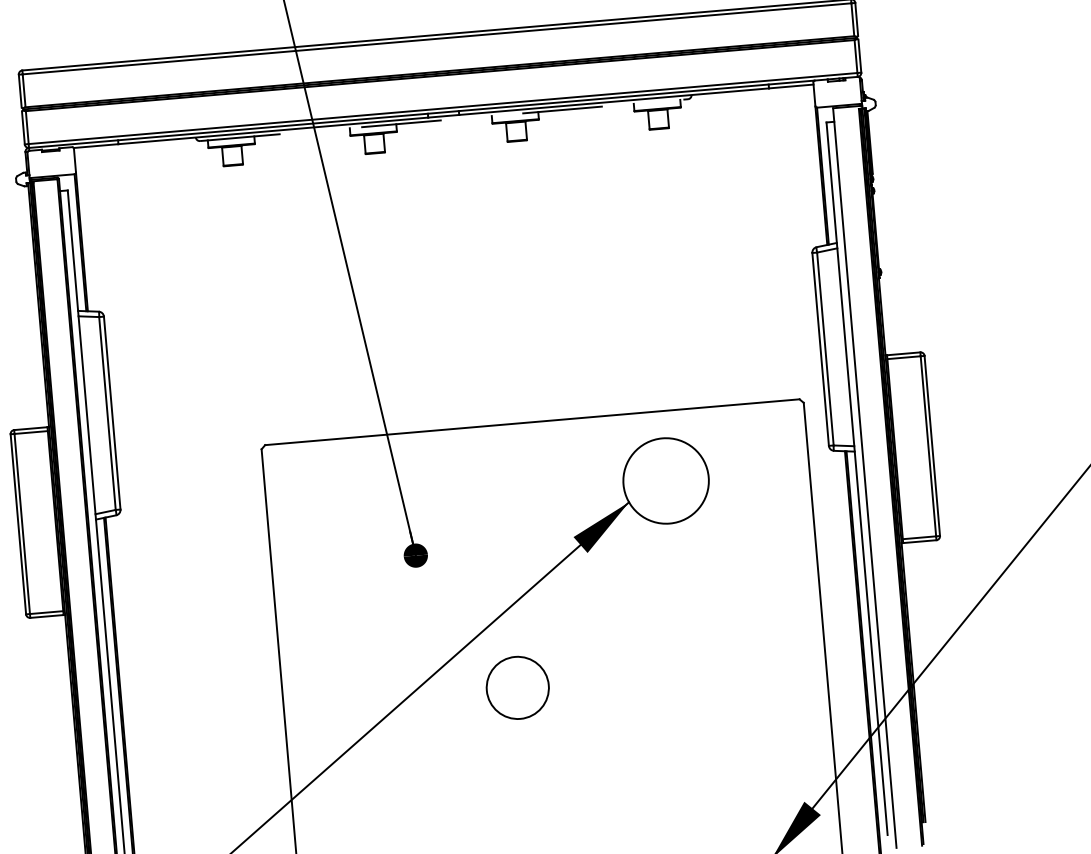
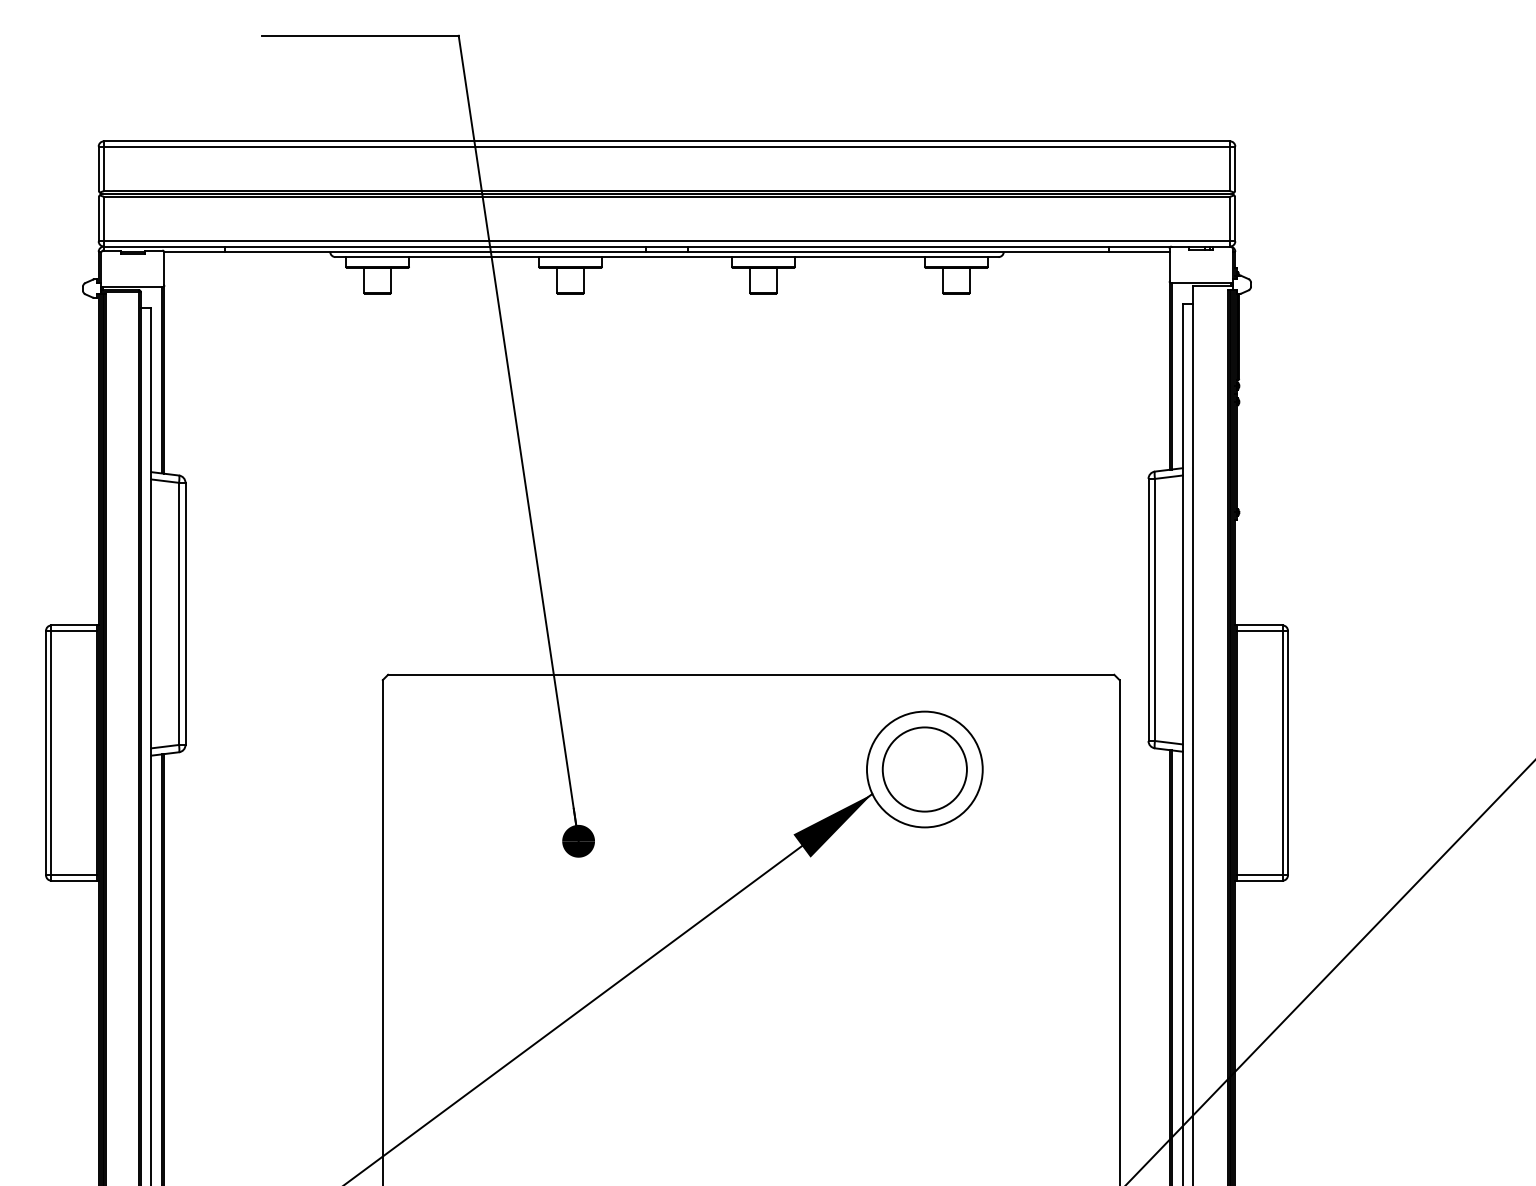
line: (444, 120) -> (667, 257), dashed -> solid
circle: (517, 687) -> (924, 769), moved

